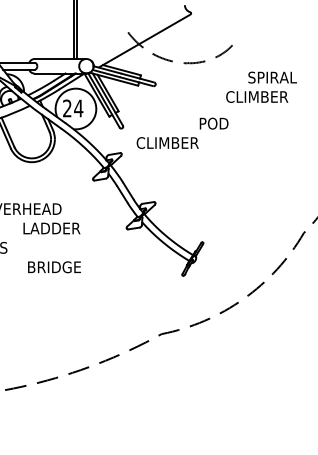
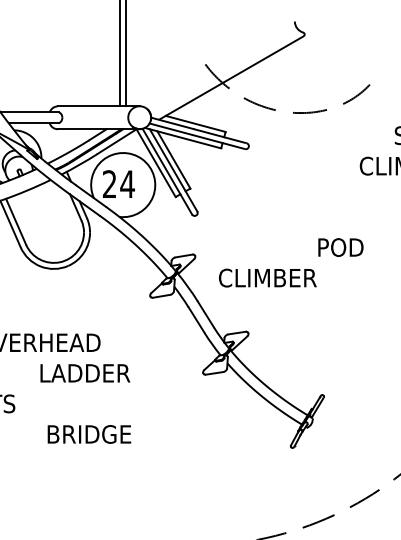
text: (182, 132) -> (291, 261), moved

